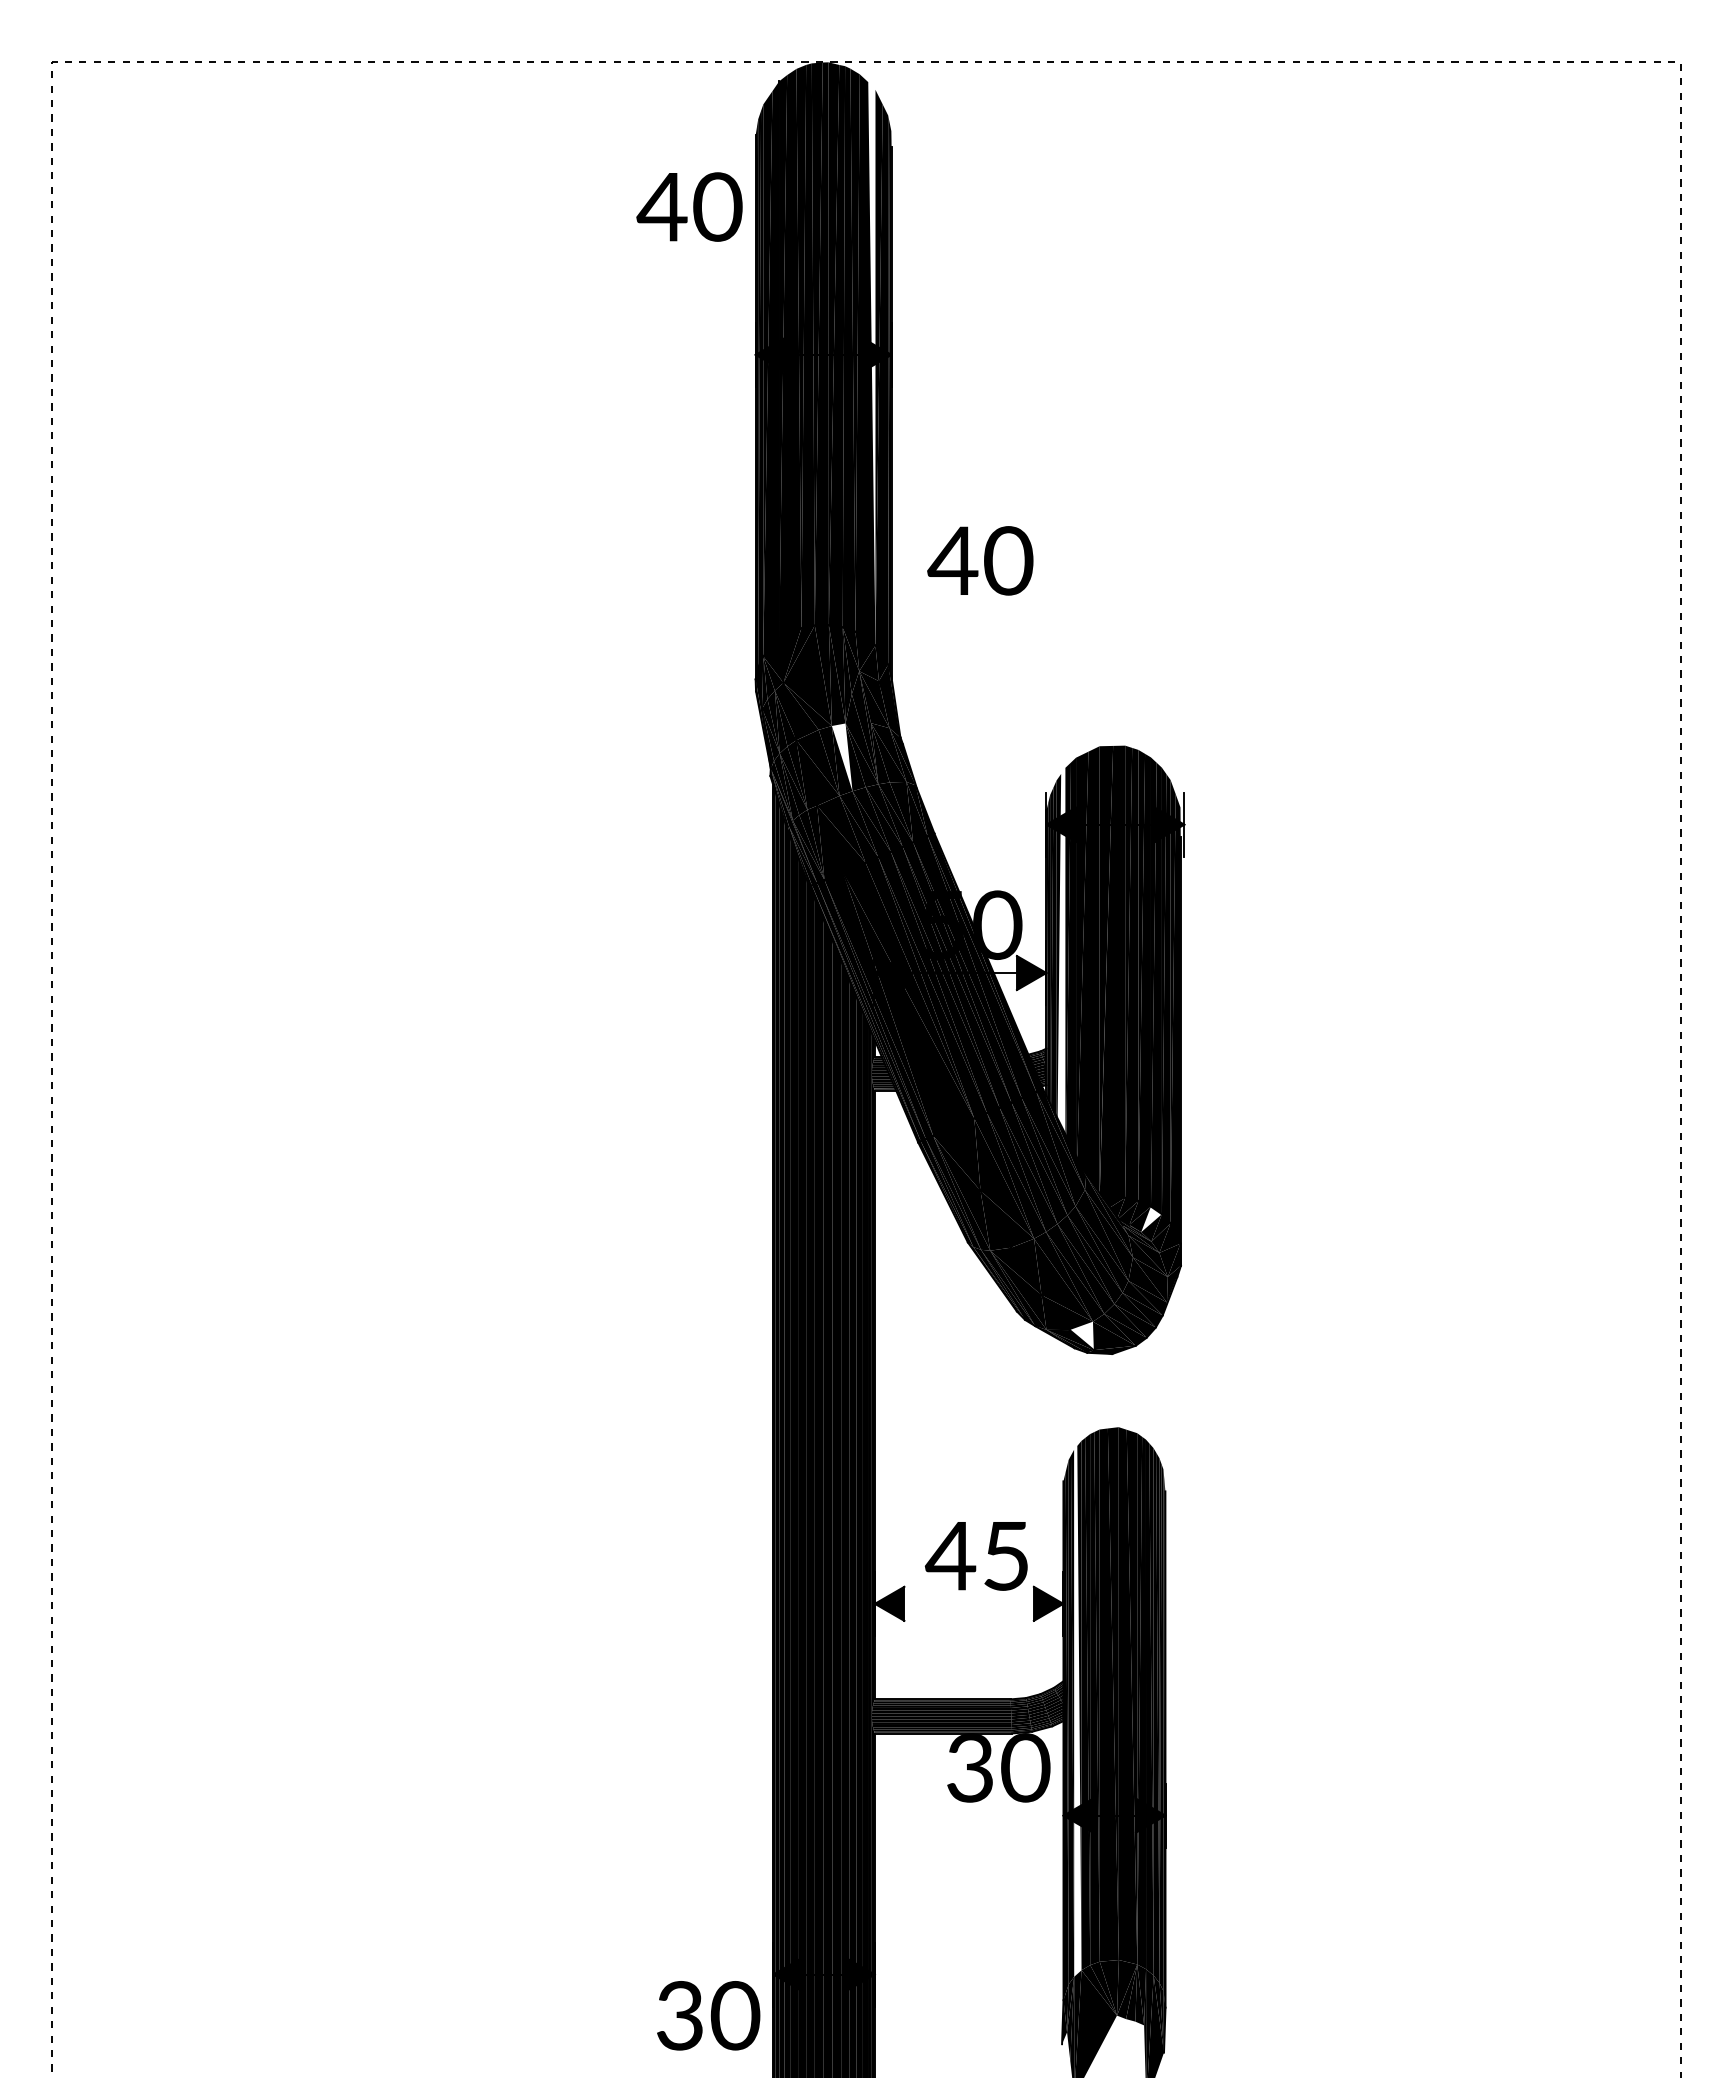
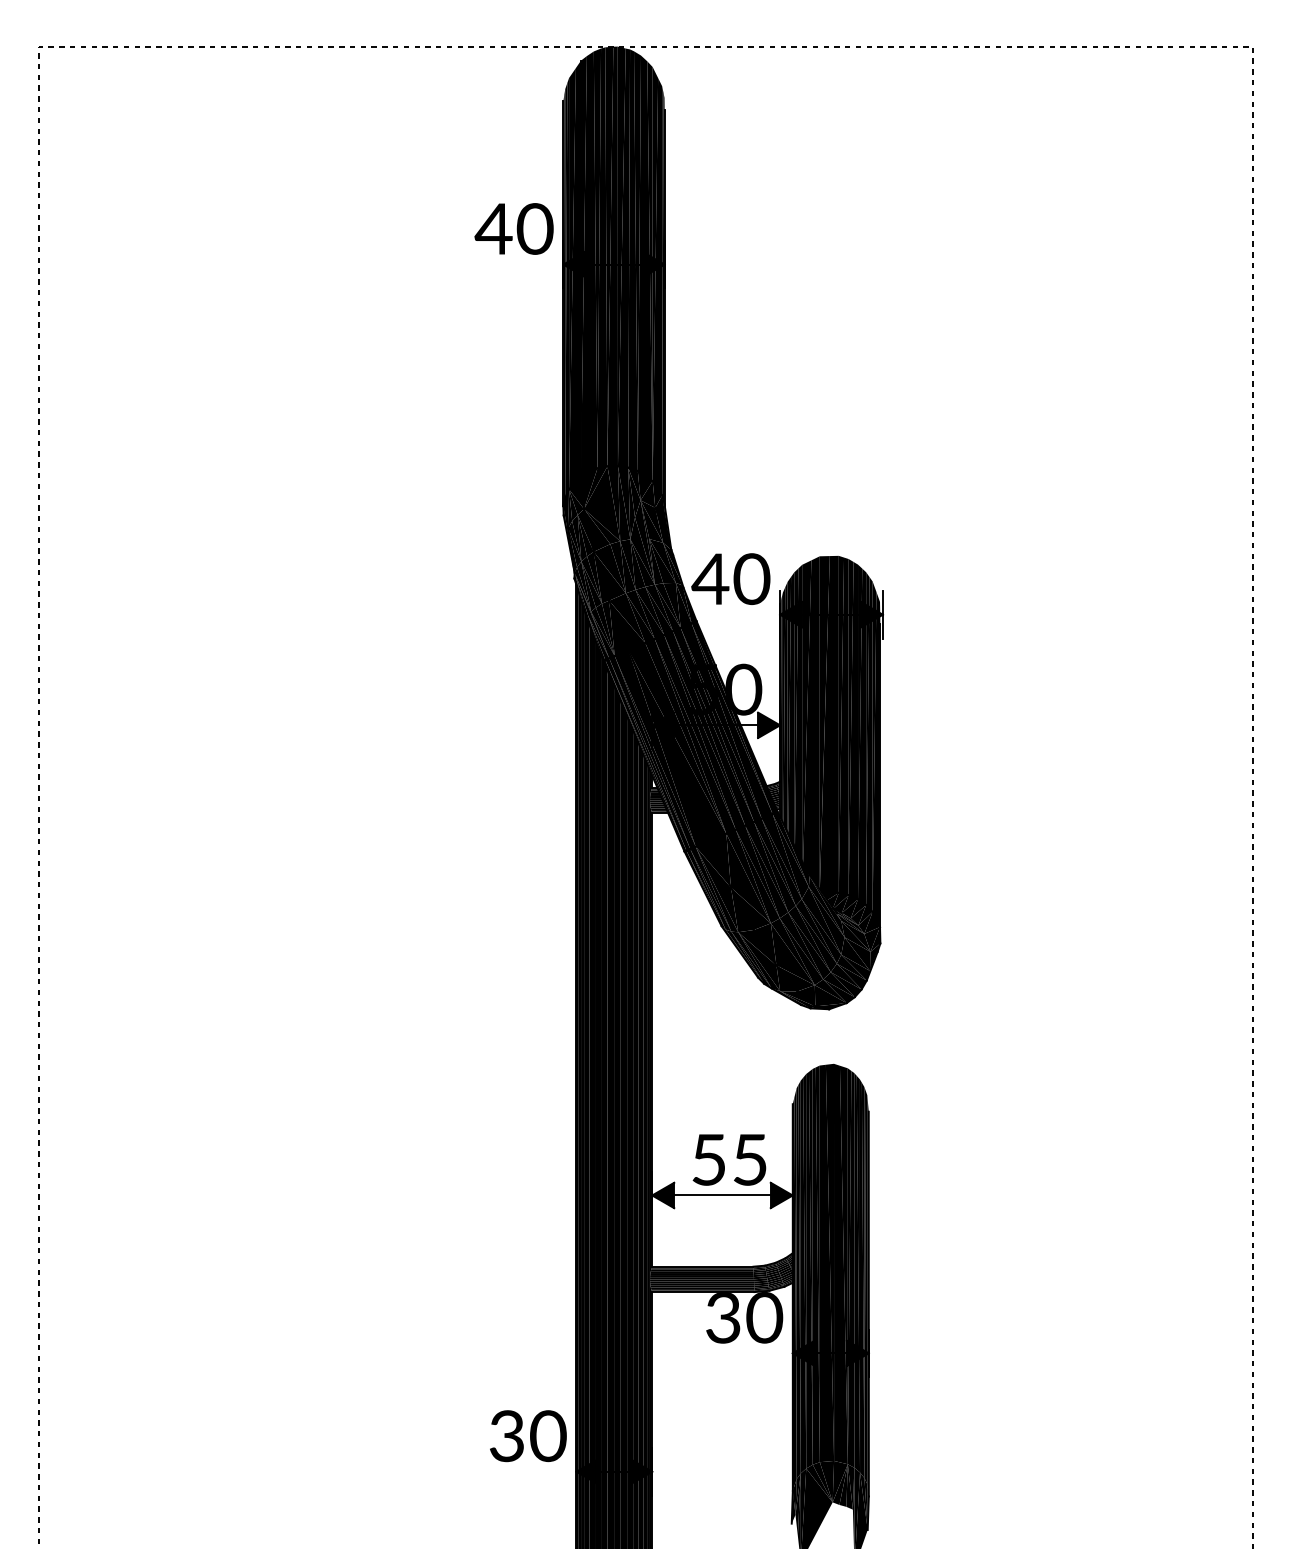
text: (689, 206) -> (514, 228), moved
fill: (871, 363) -> (649, 271), added
text: (980, 560) -> (730, 578), moved
fill: (841, 757) -> (627, 564), added
fill: (1061, 950) -> (791, 708), added
fill: (1151, 1219) -> (858, 909), added
fill: (1081, 1335) -> (806, 995), added
text: (950, 1556) -> (708, 1160), 45 -> 55
line: (968, 1603) -> (722, 1195), added
fill: (1077, 1710) -> (803, 1274), added
text: (708, 2015) -> (528, 1435), moved

